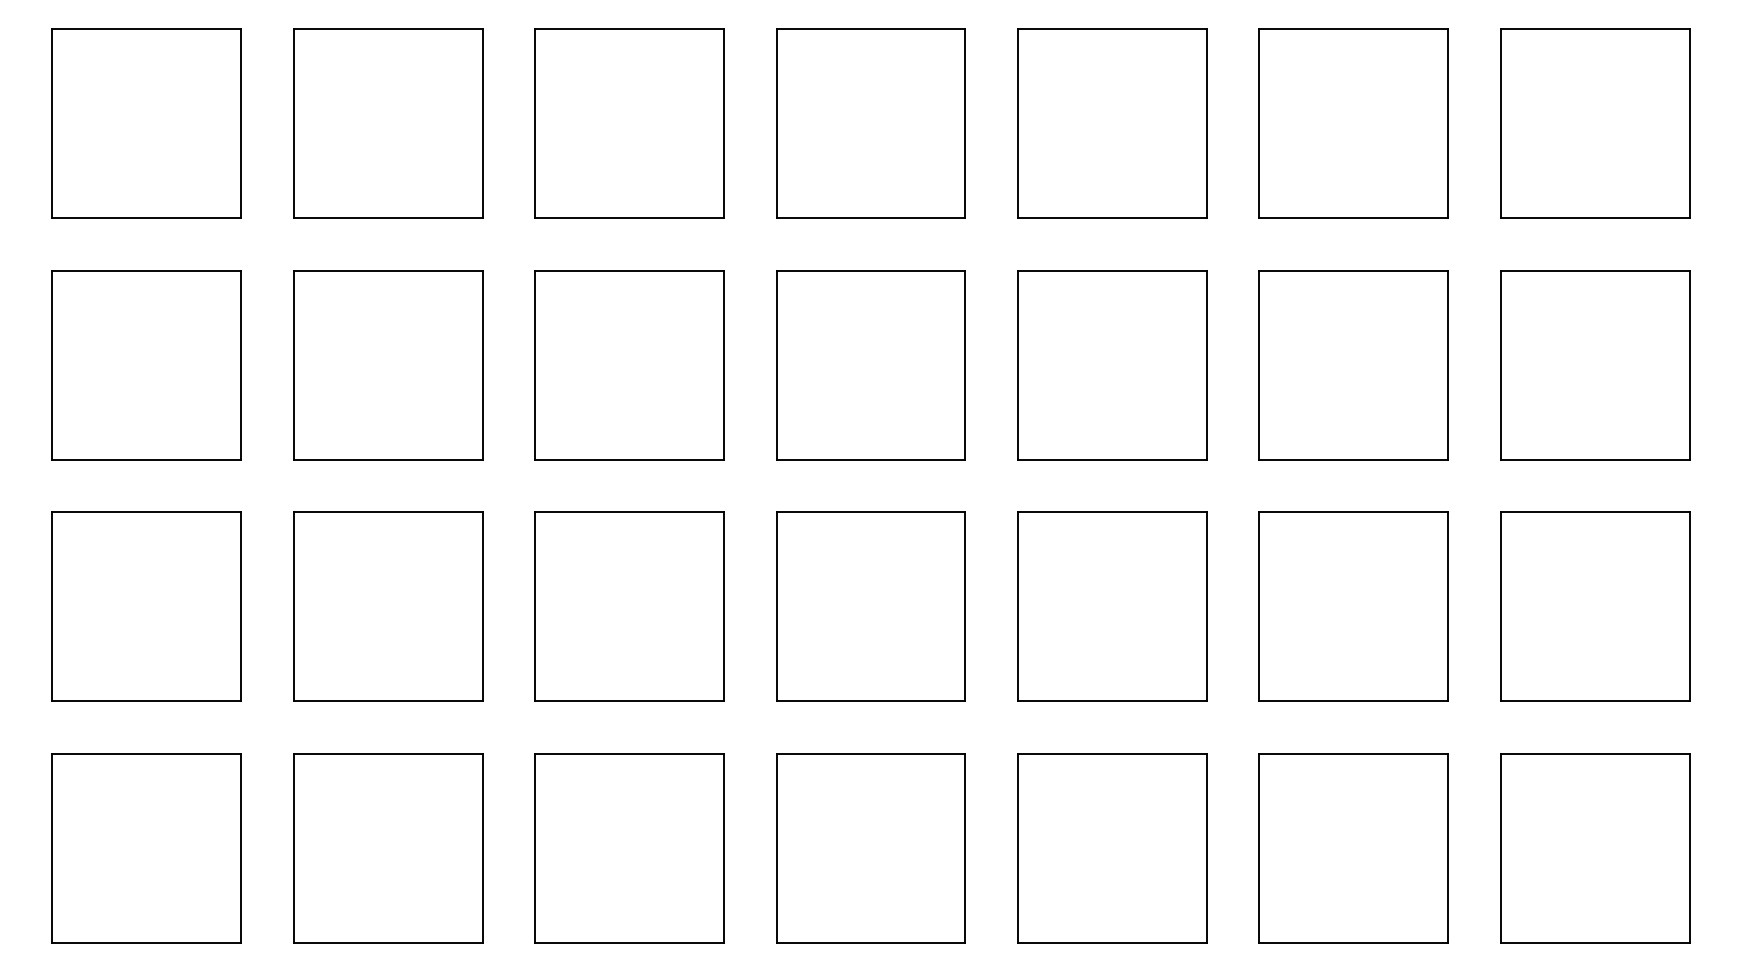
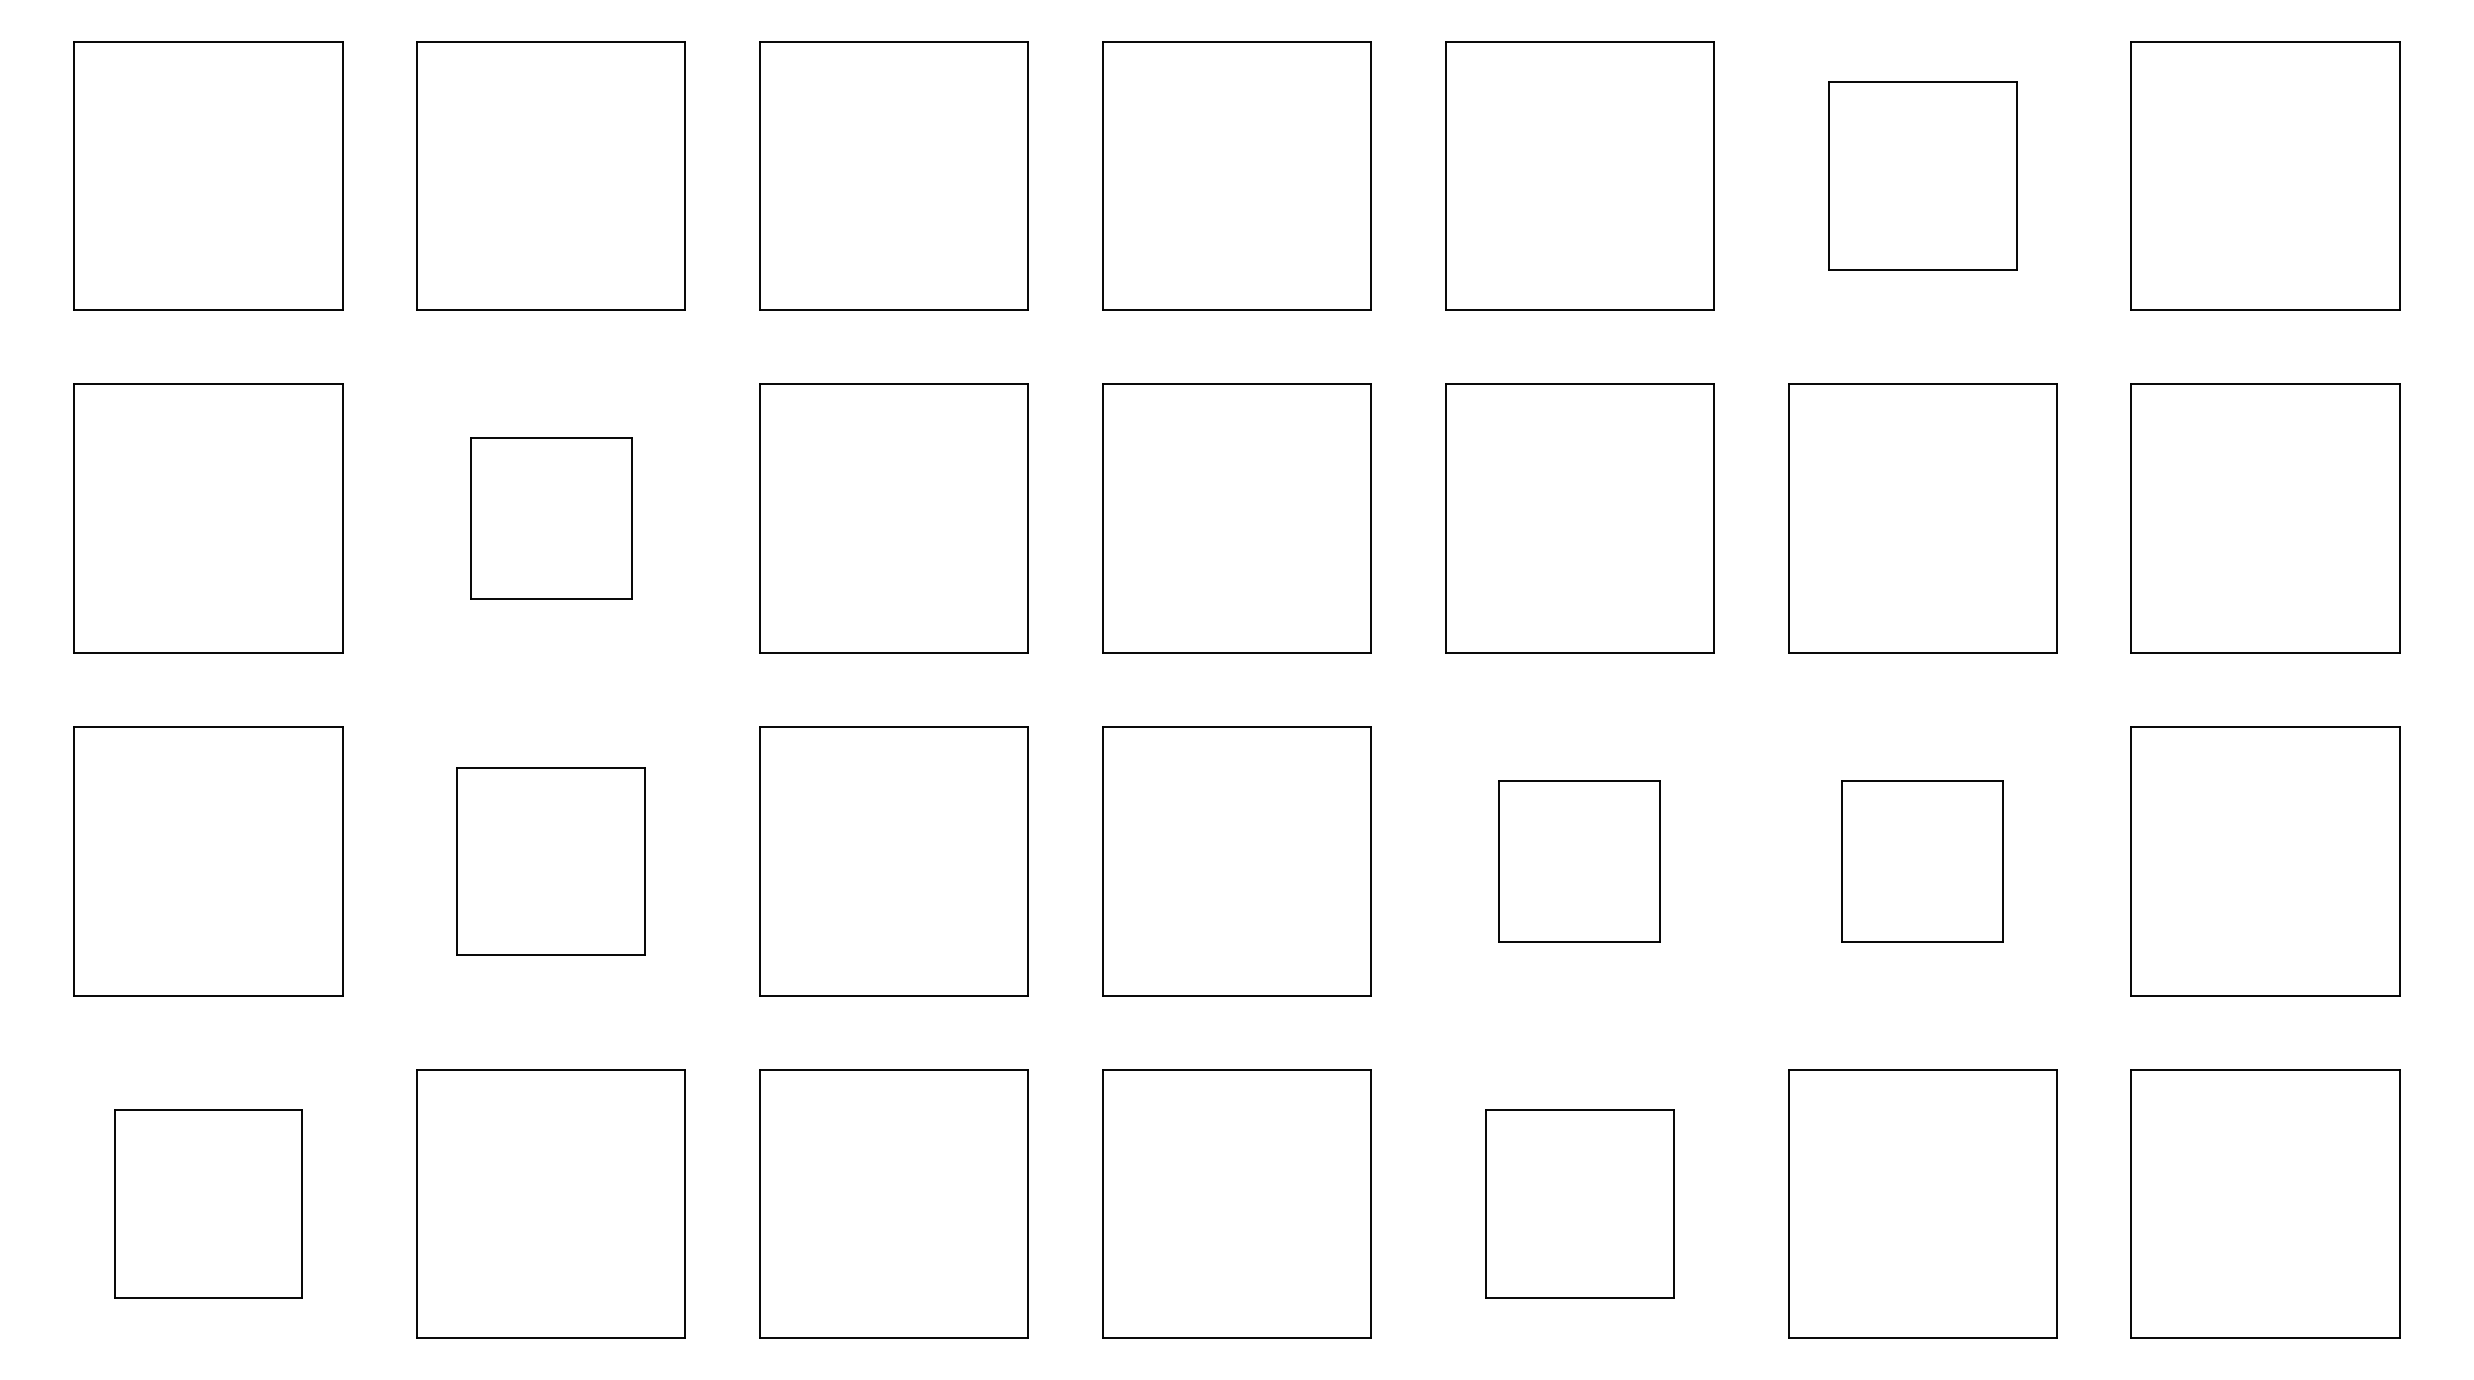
part: (1353, 123) -> (1922, 175), size x0.7
part: (387, 365) -> (550, 518), size x0.6
part: (387, 606) -> (550, 861), size x0.7
part: (1112, 606) -> (1579, 861), size x0.6
part: (1353, 606) -> (1922, 861), size x0.6
part: (146, 847) -> (208, 1203), size x0.7
part: (1112, 847) -> (1579, 1203), size x0.7

